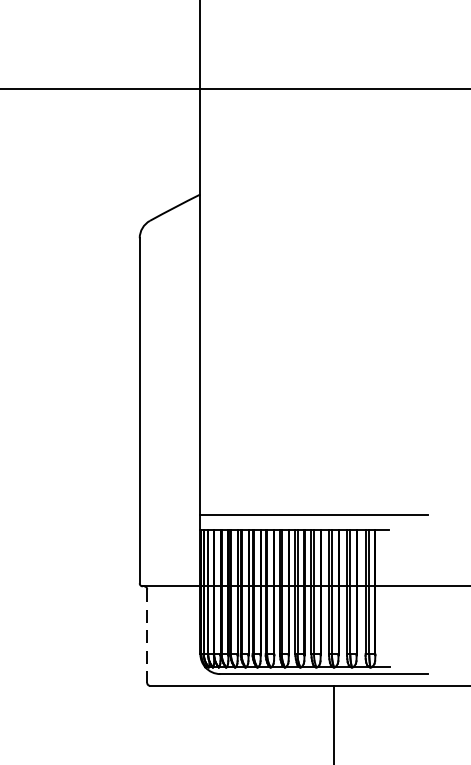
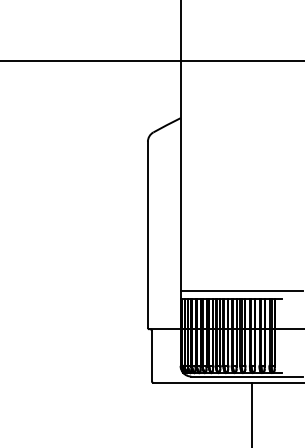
line: (146, 636) -> (151, 356), dashed -> solid

